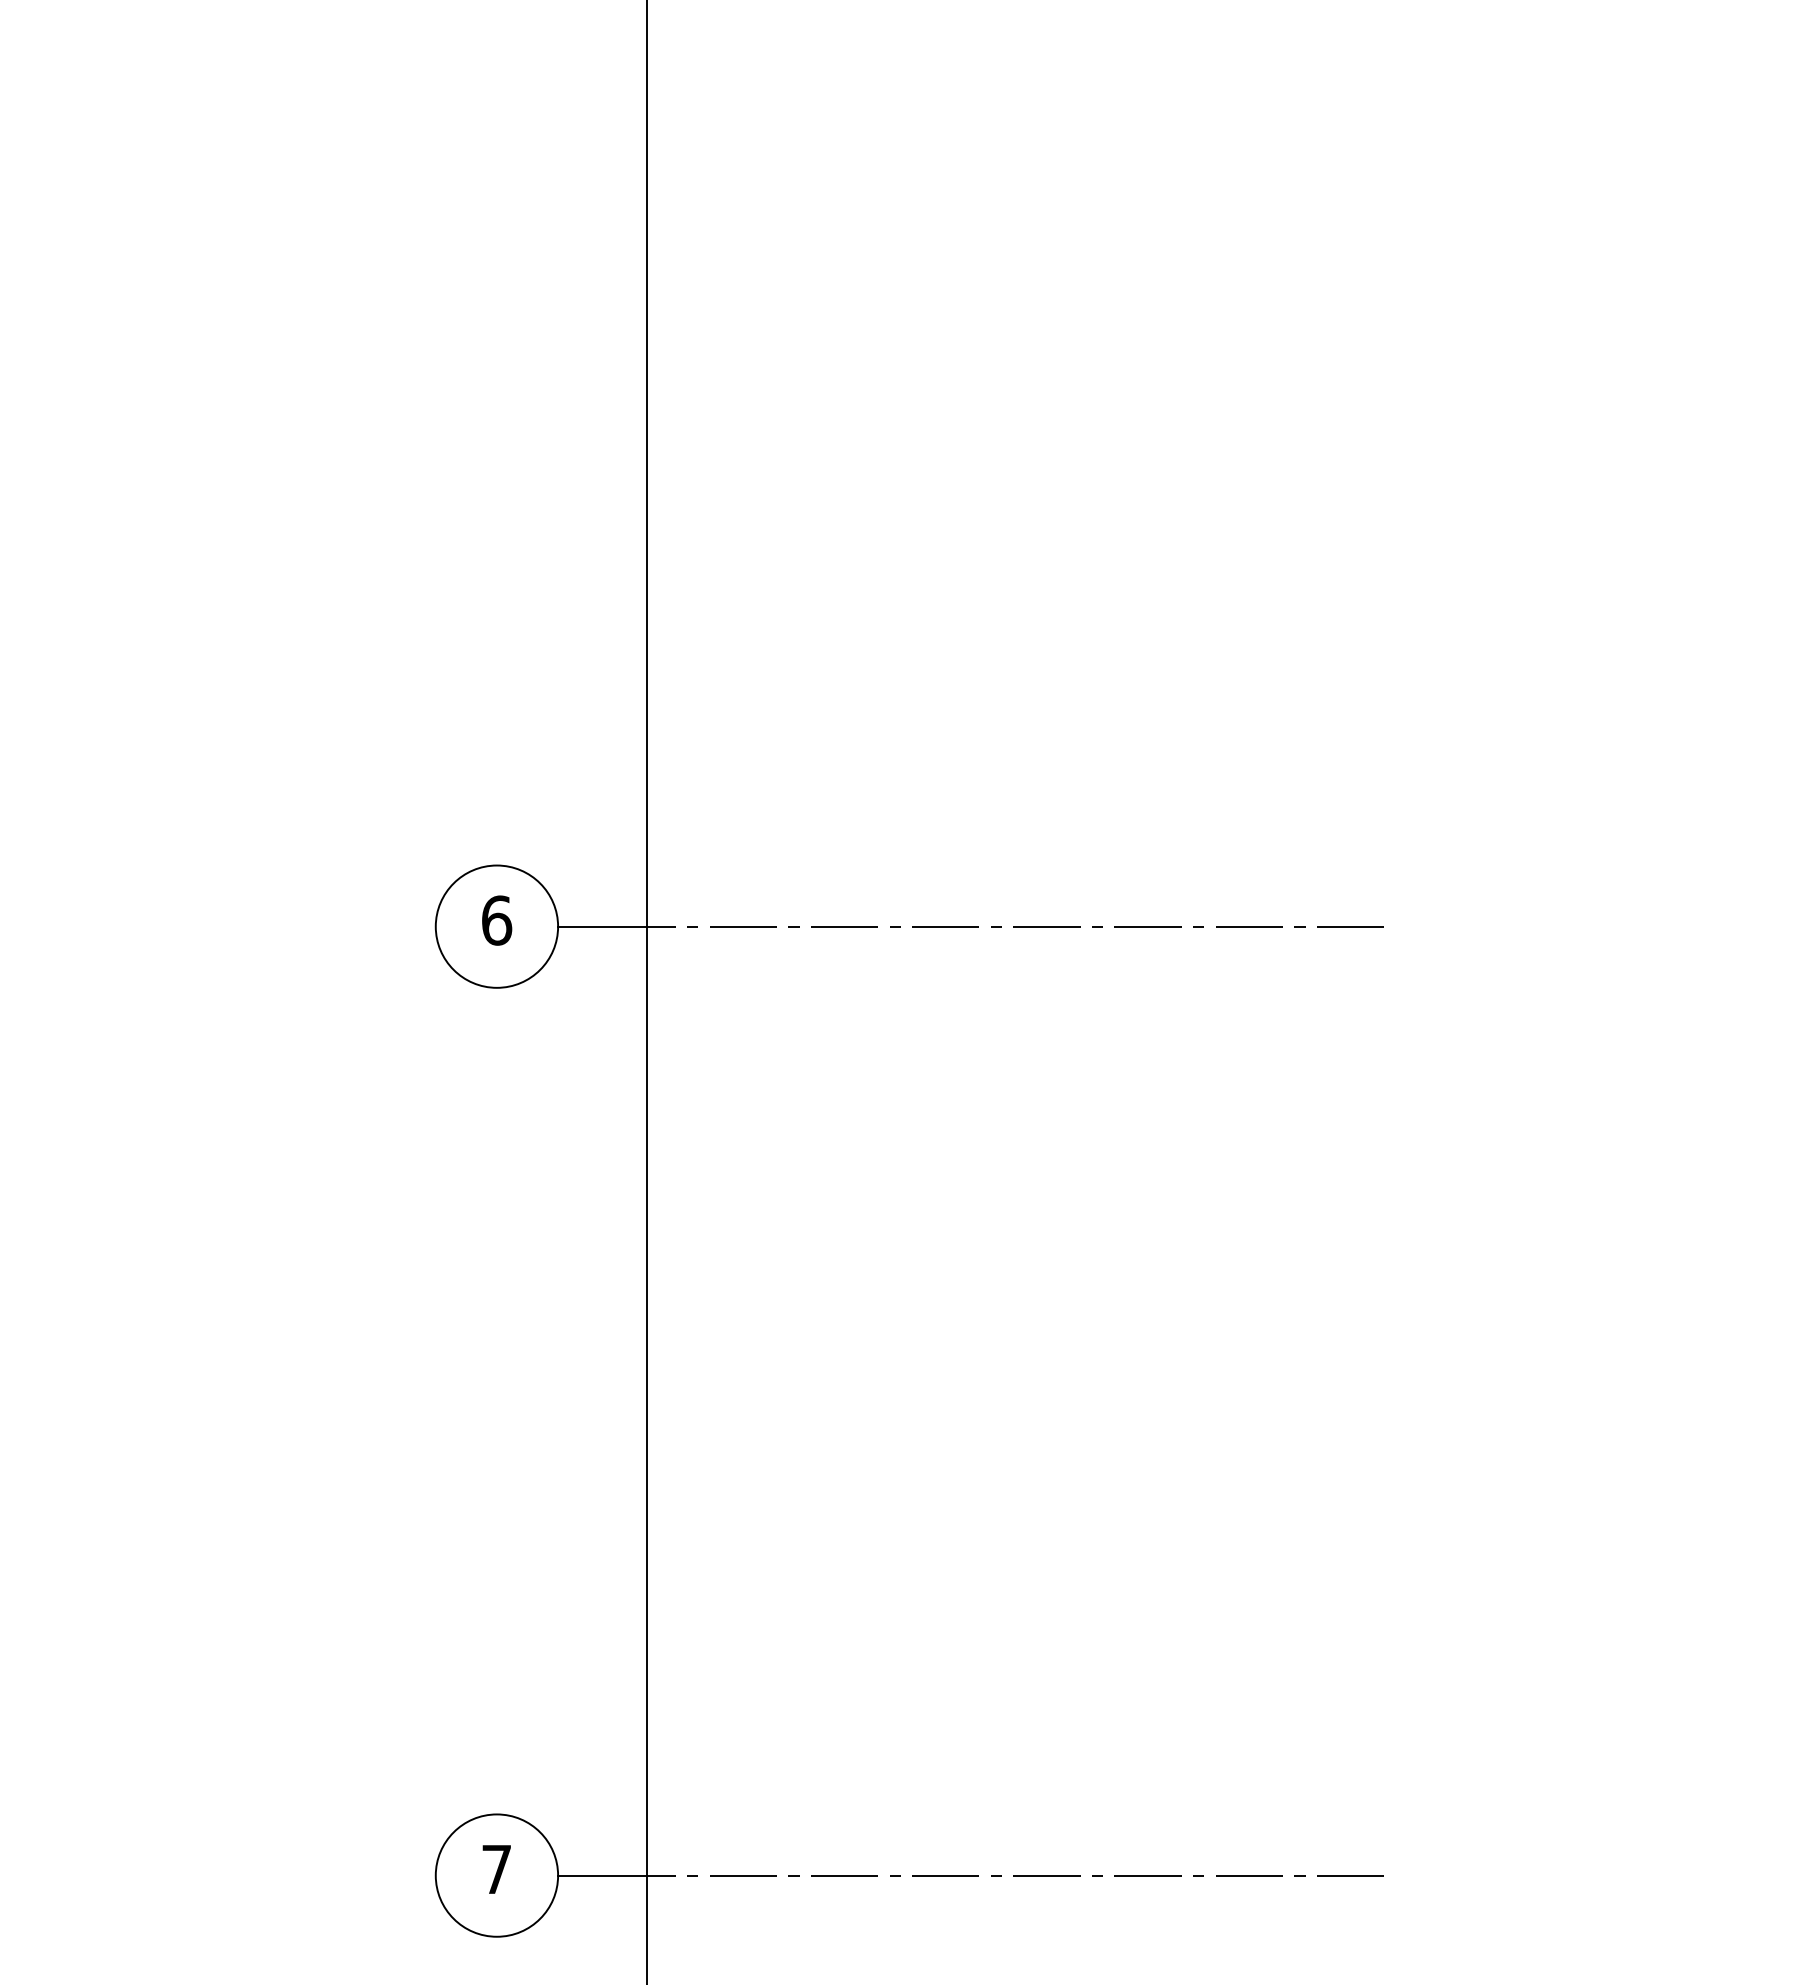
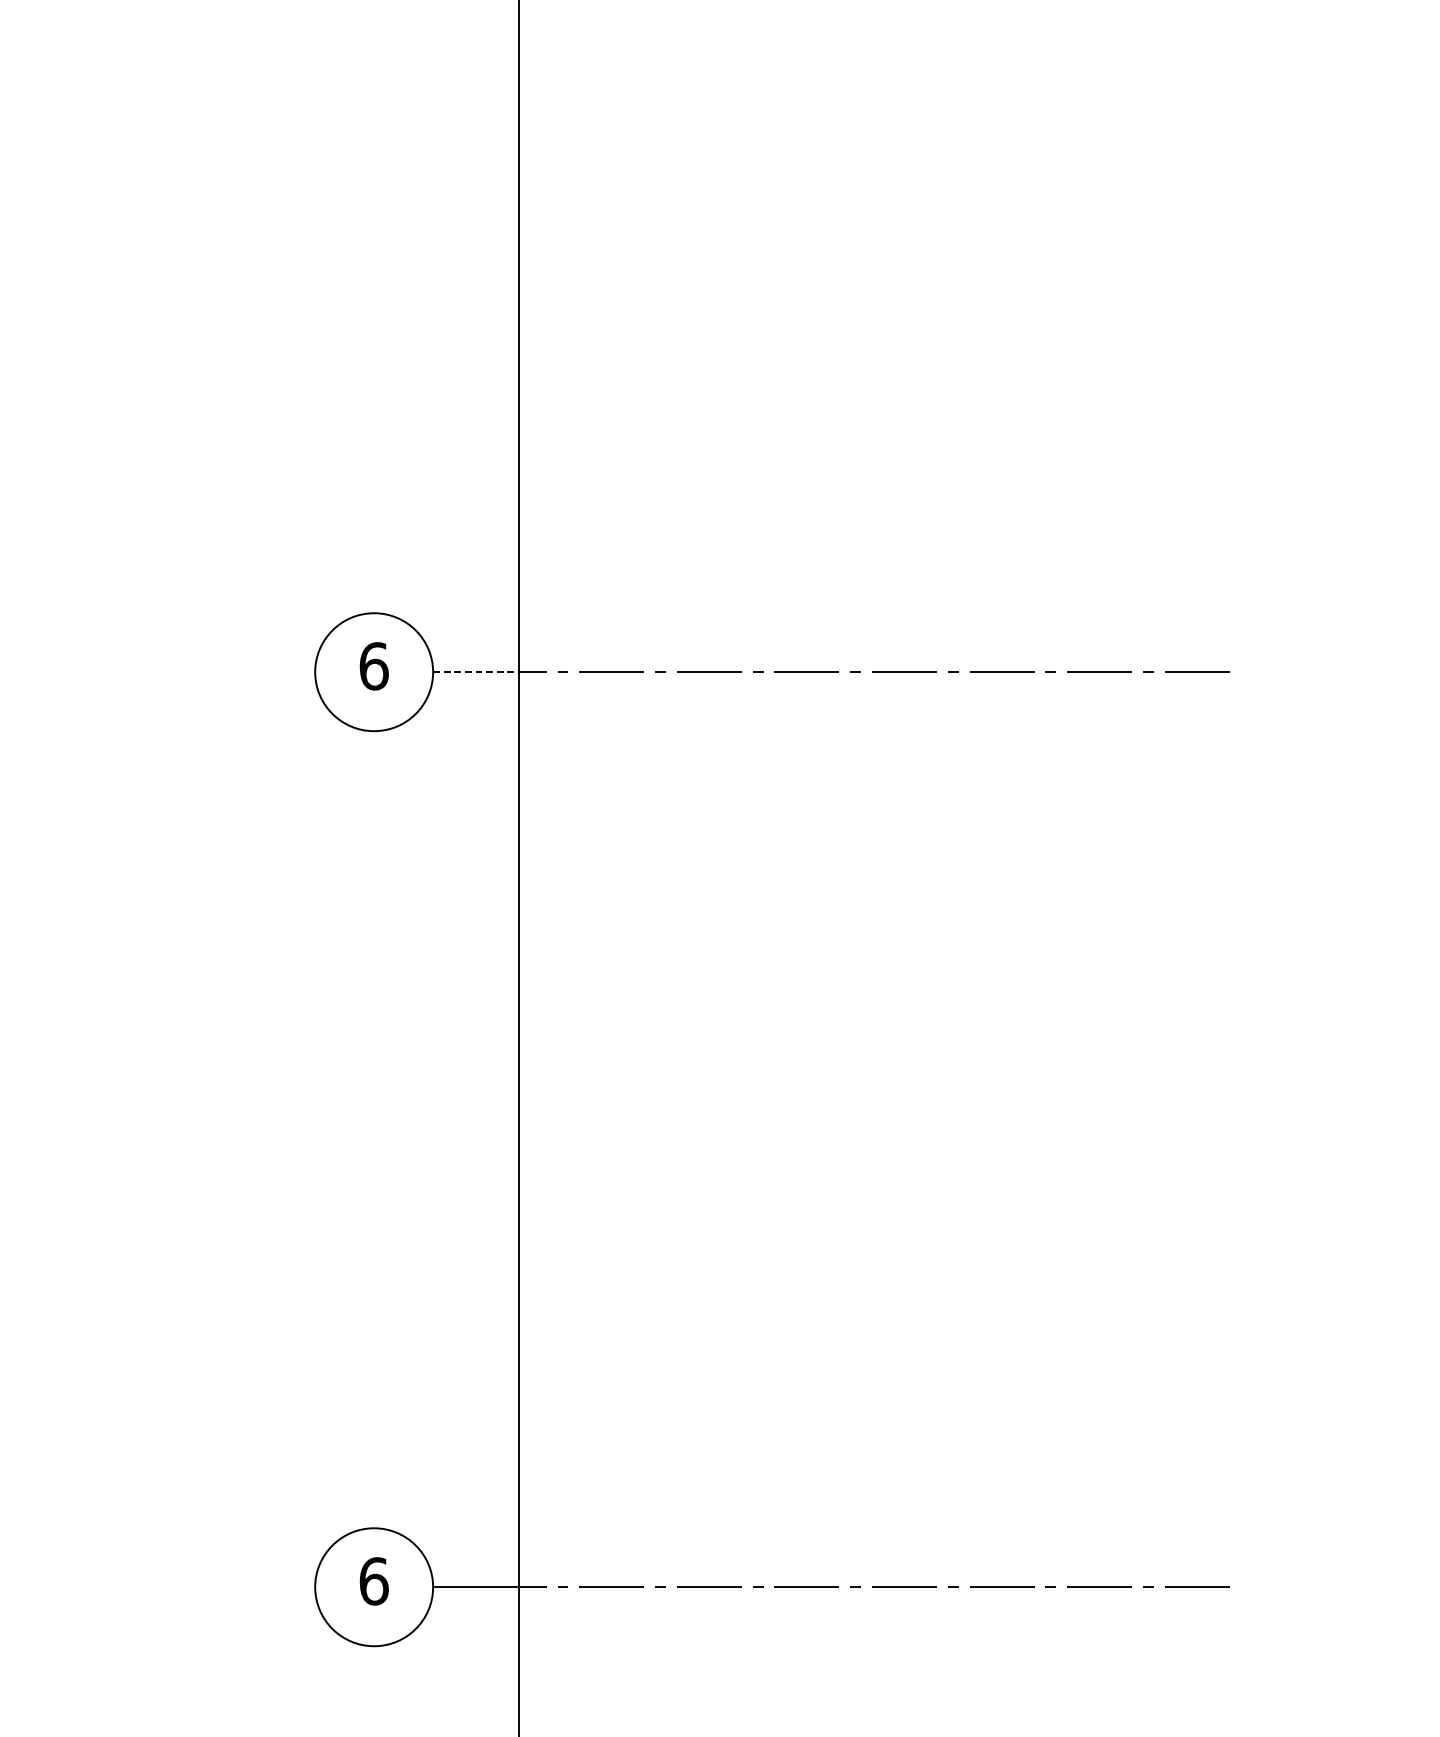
line: (602, 926) -> (475, 672), solid -> dashed
text: (497, 1869) -> (374, 1581), 7 -> 6

